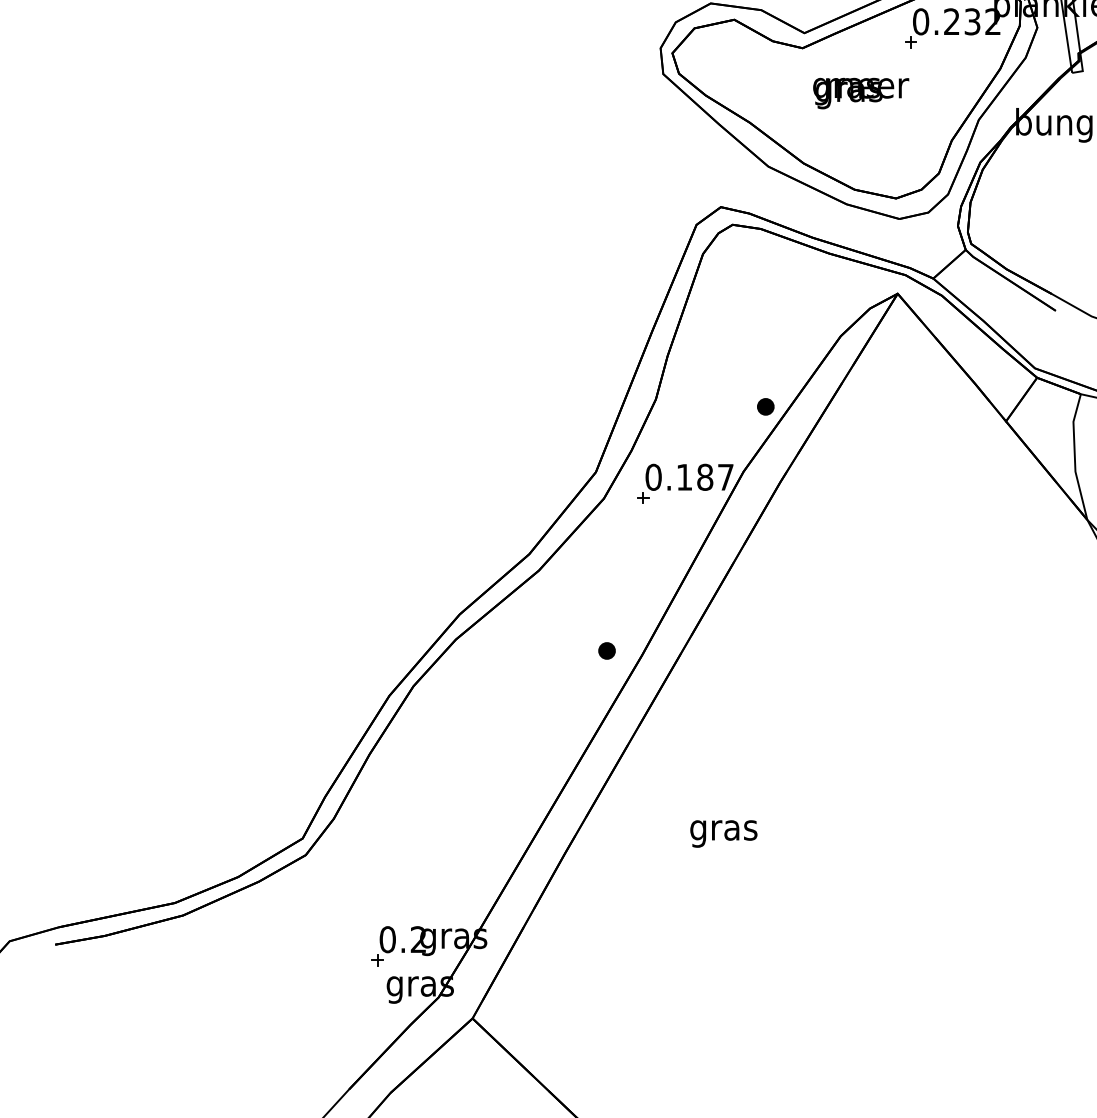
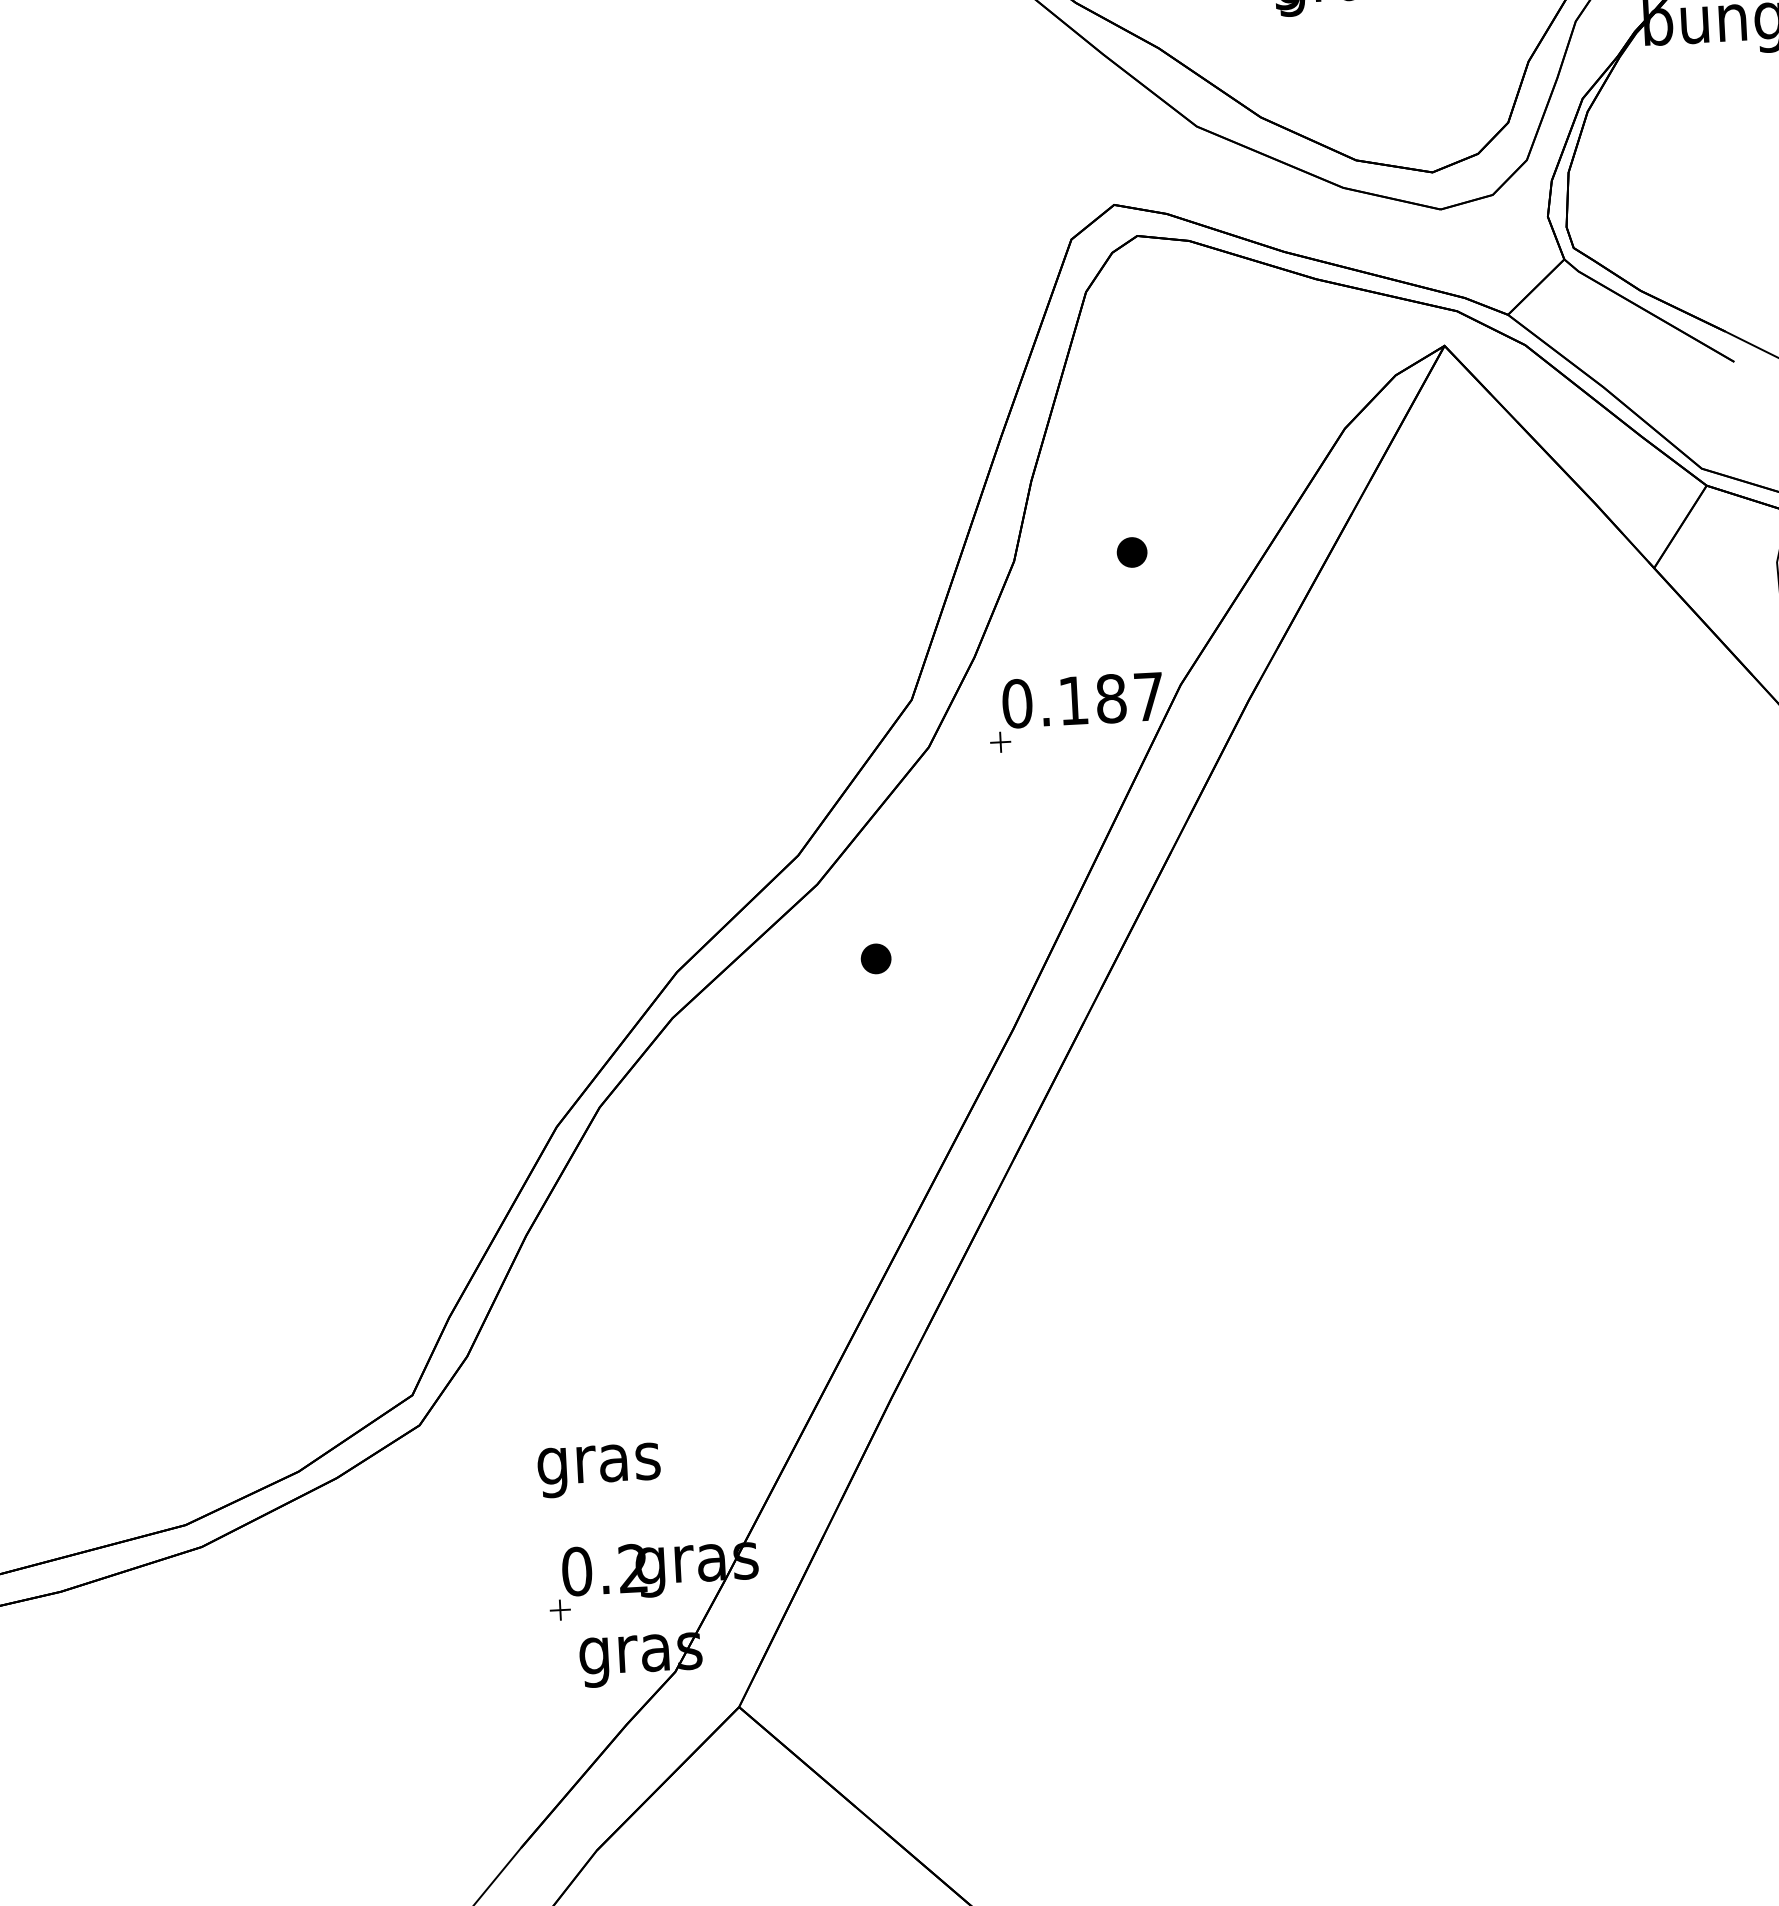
part: (765, 406) -> (1131, 551), moved
part: (606, 650) -> (875, 958), moved
text: (723, 833) -> (598, 1469), moved

